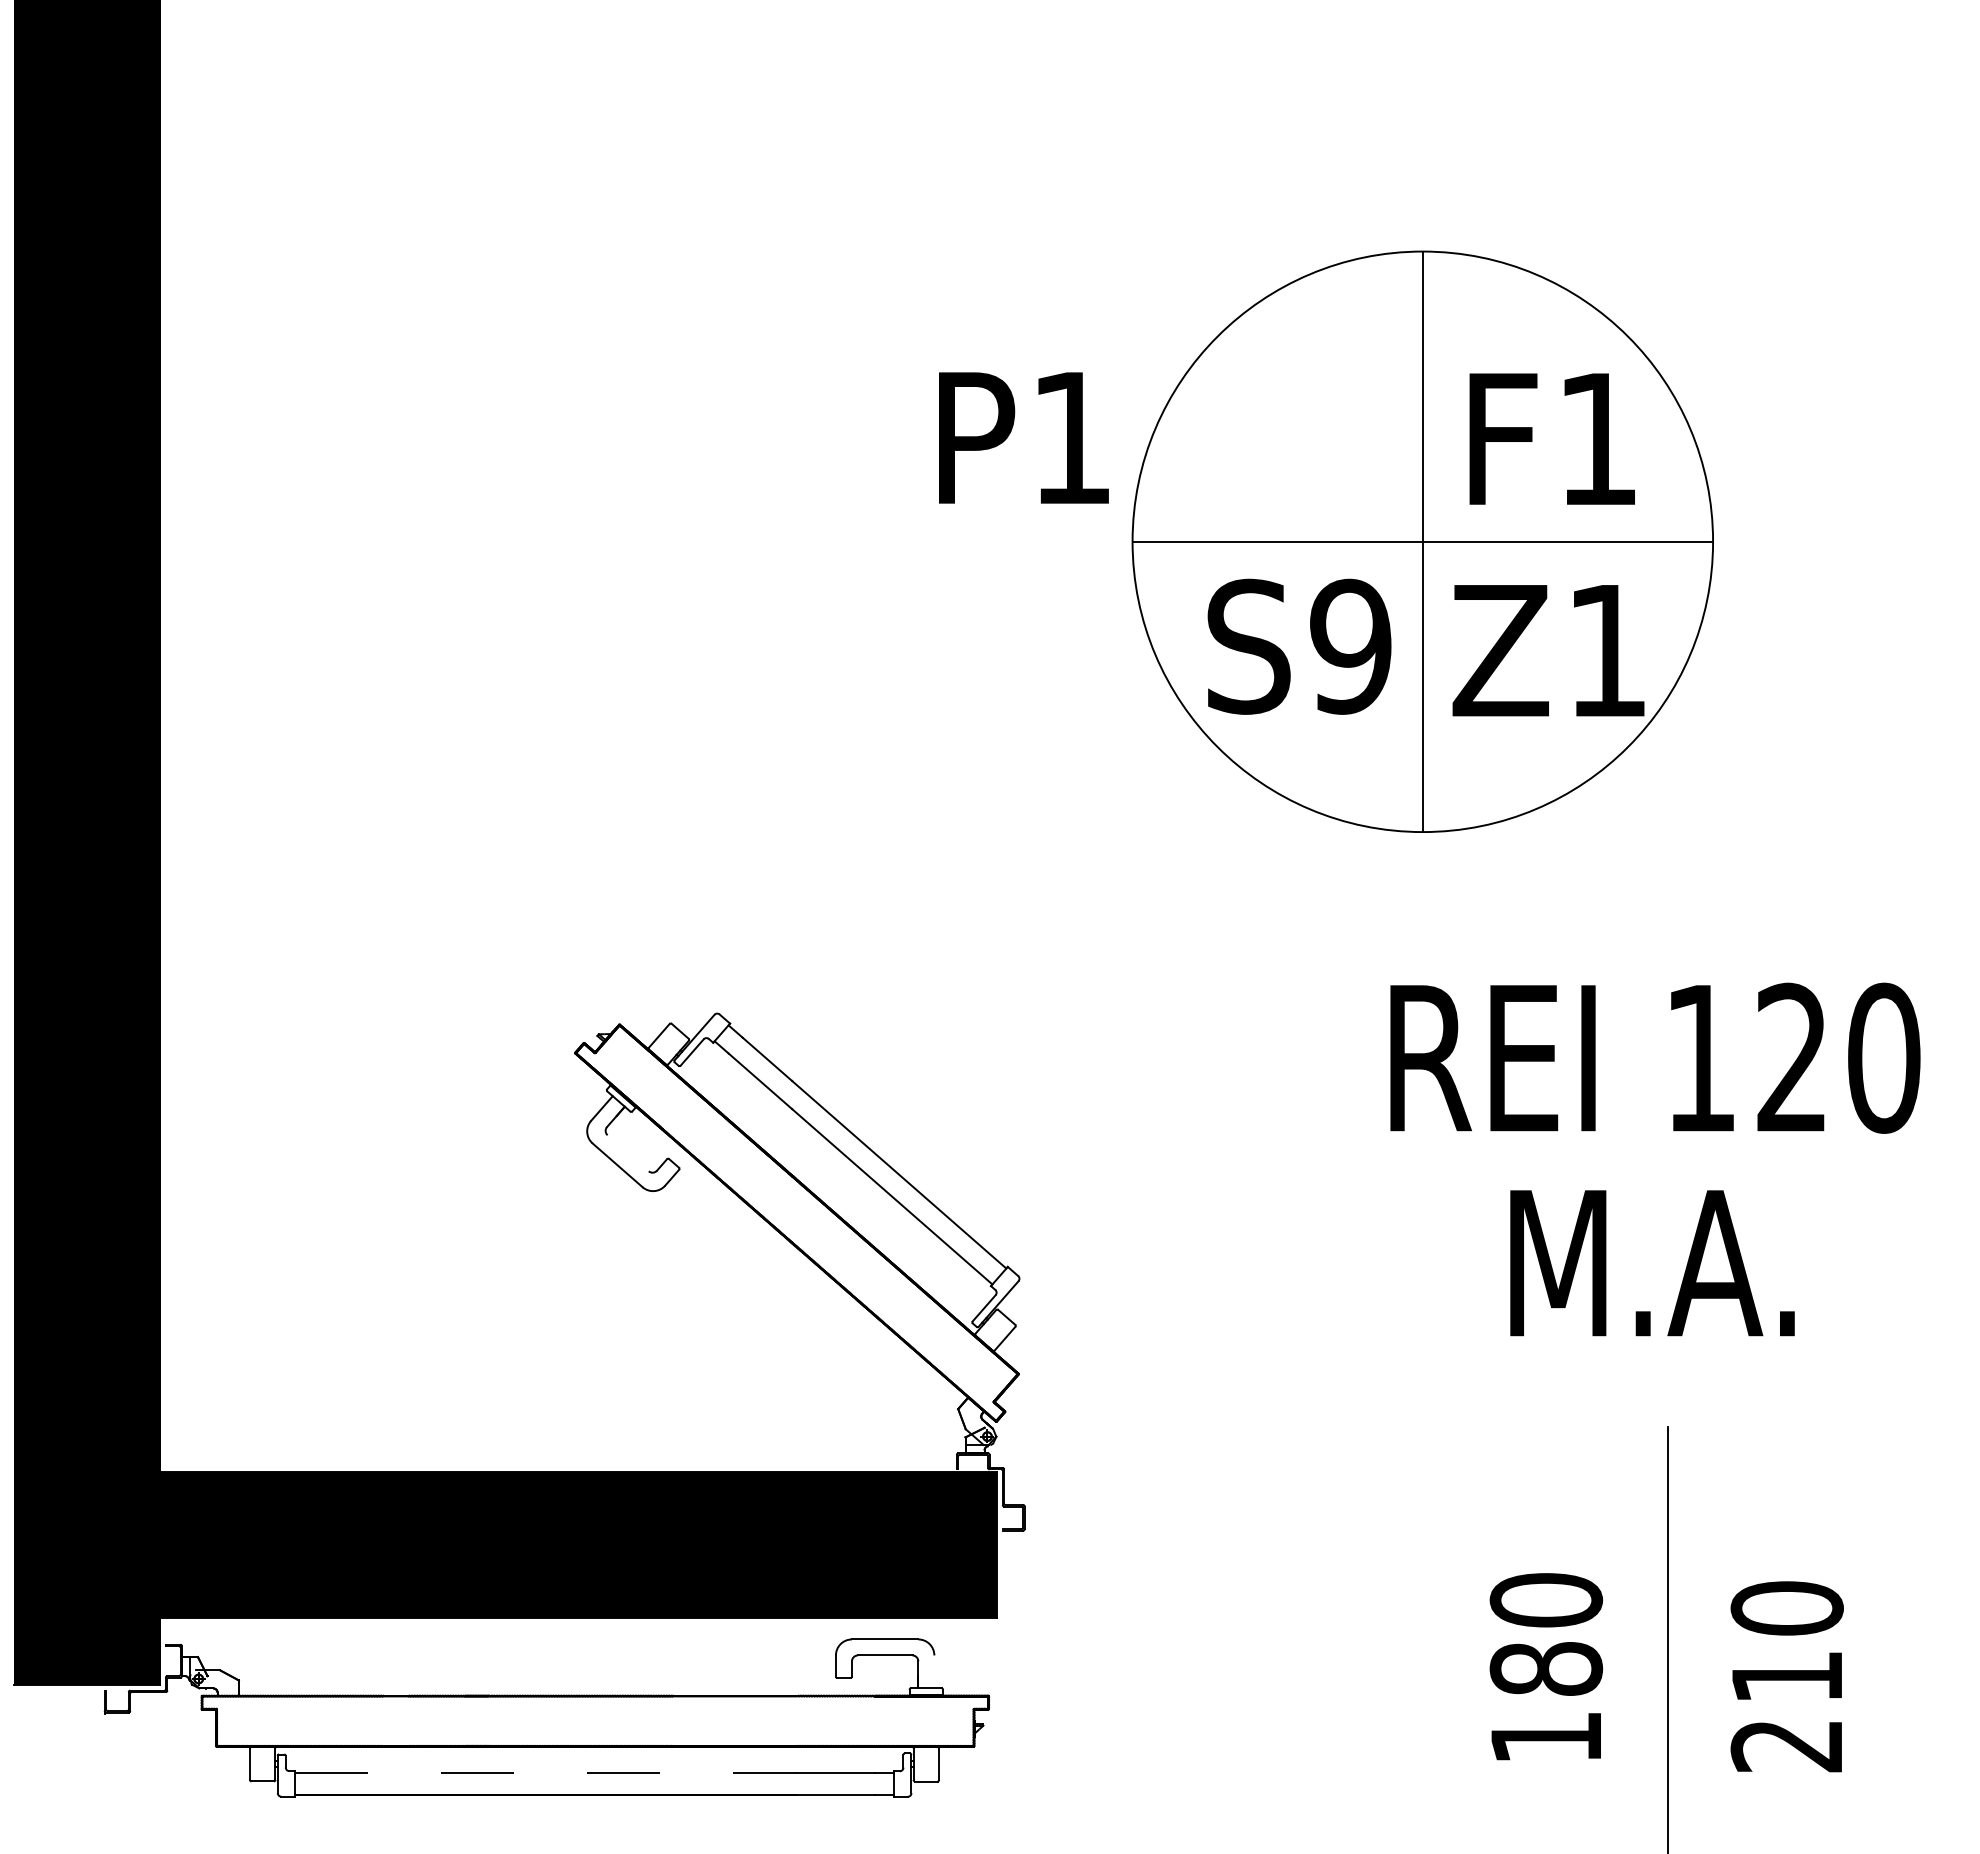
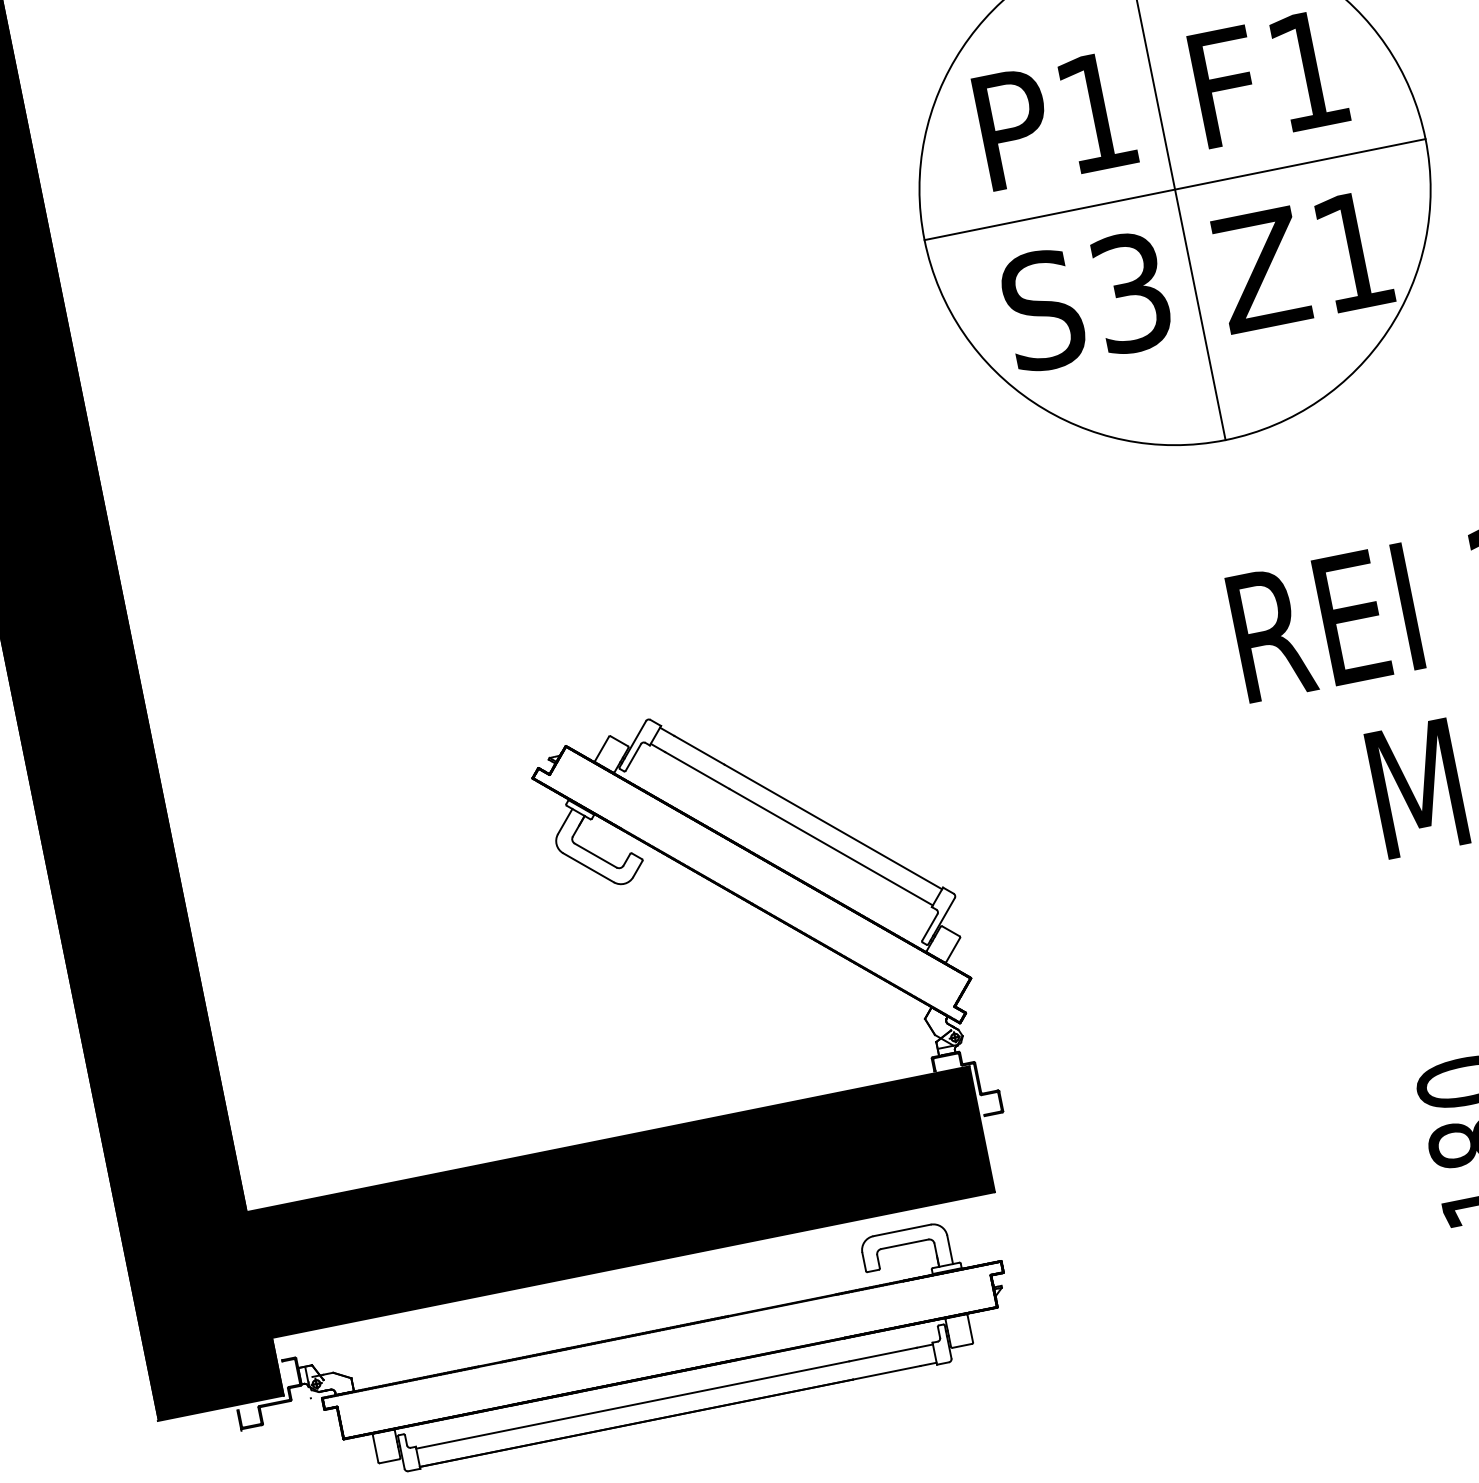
text: (1023, 437) -> (1054, 120), moved
text: (1350, 646) -> (1130, 292), S9 -> S3
line: (627, 1153) -> (595, 855), added
line: (934, 1671) -> (950, 1249), added
line: (546, 1773) -> (633, 1405), dashed -> solid

